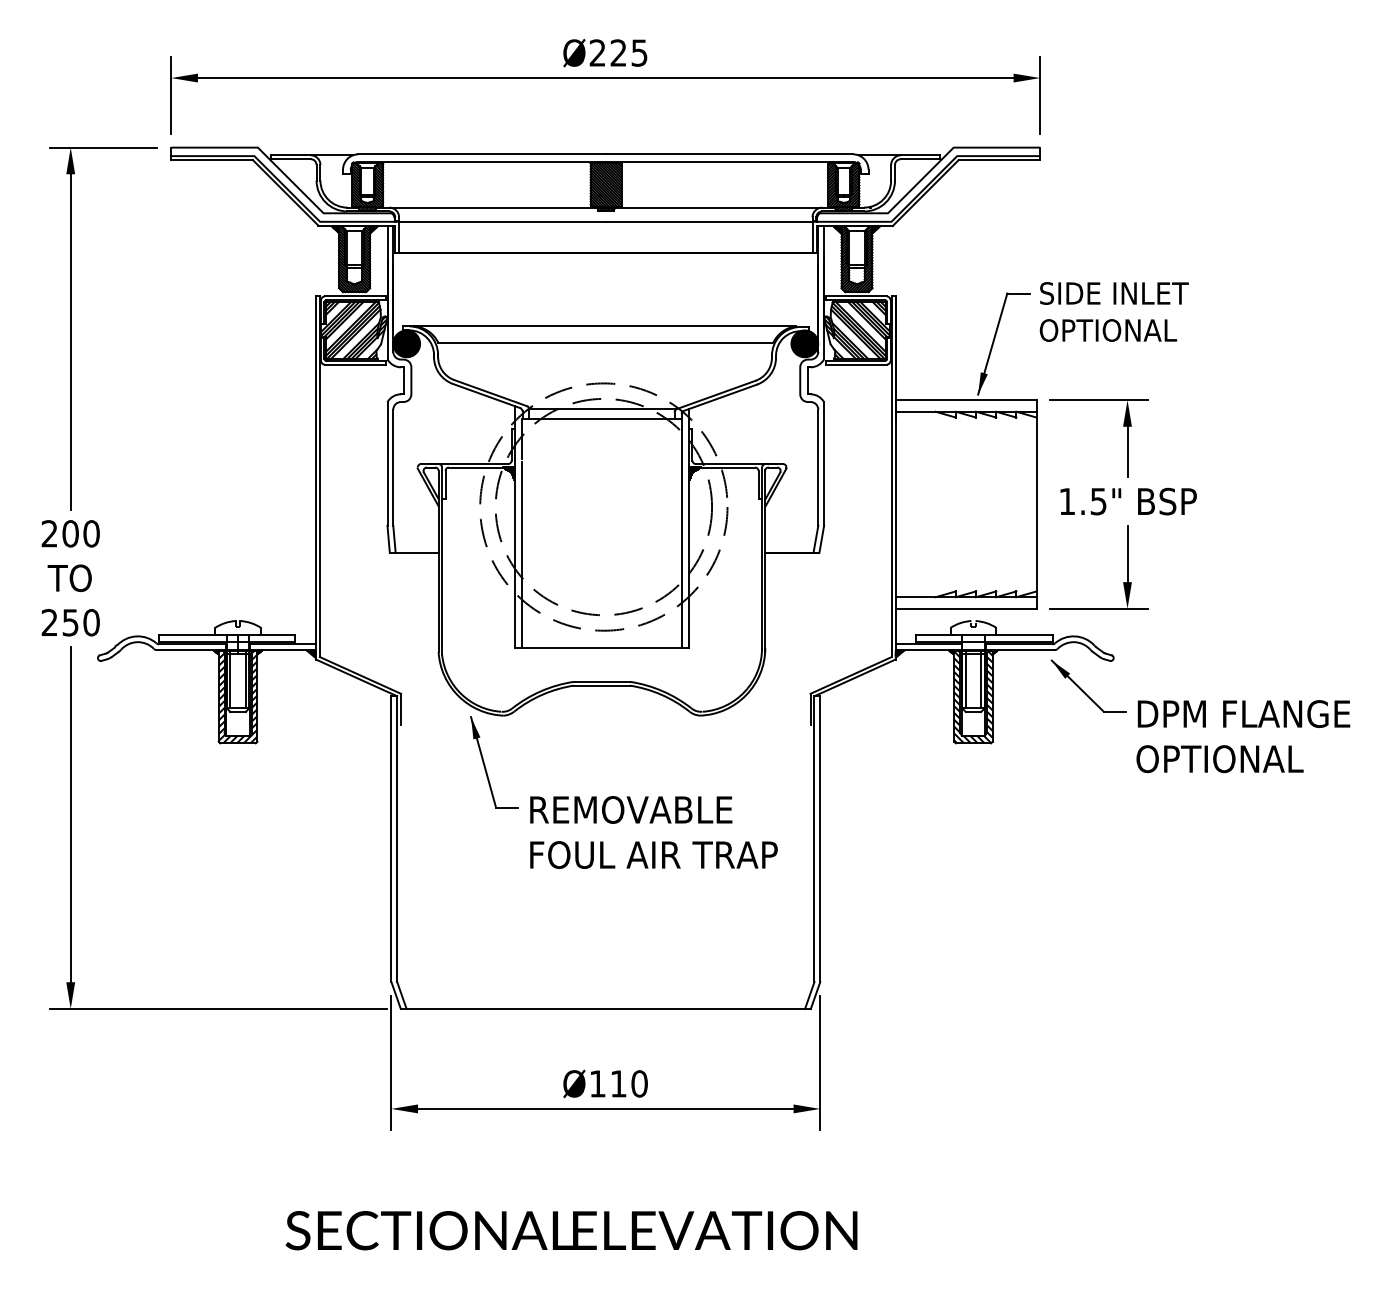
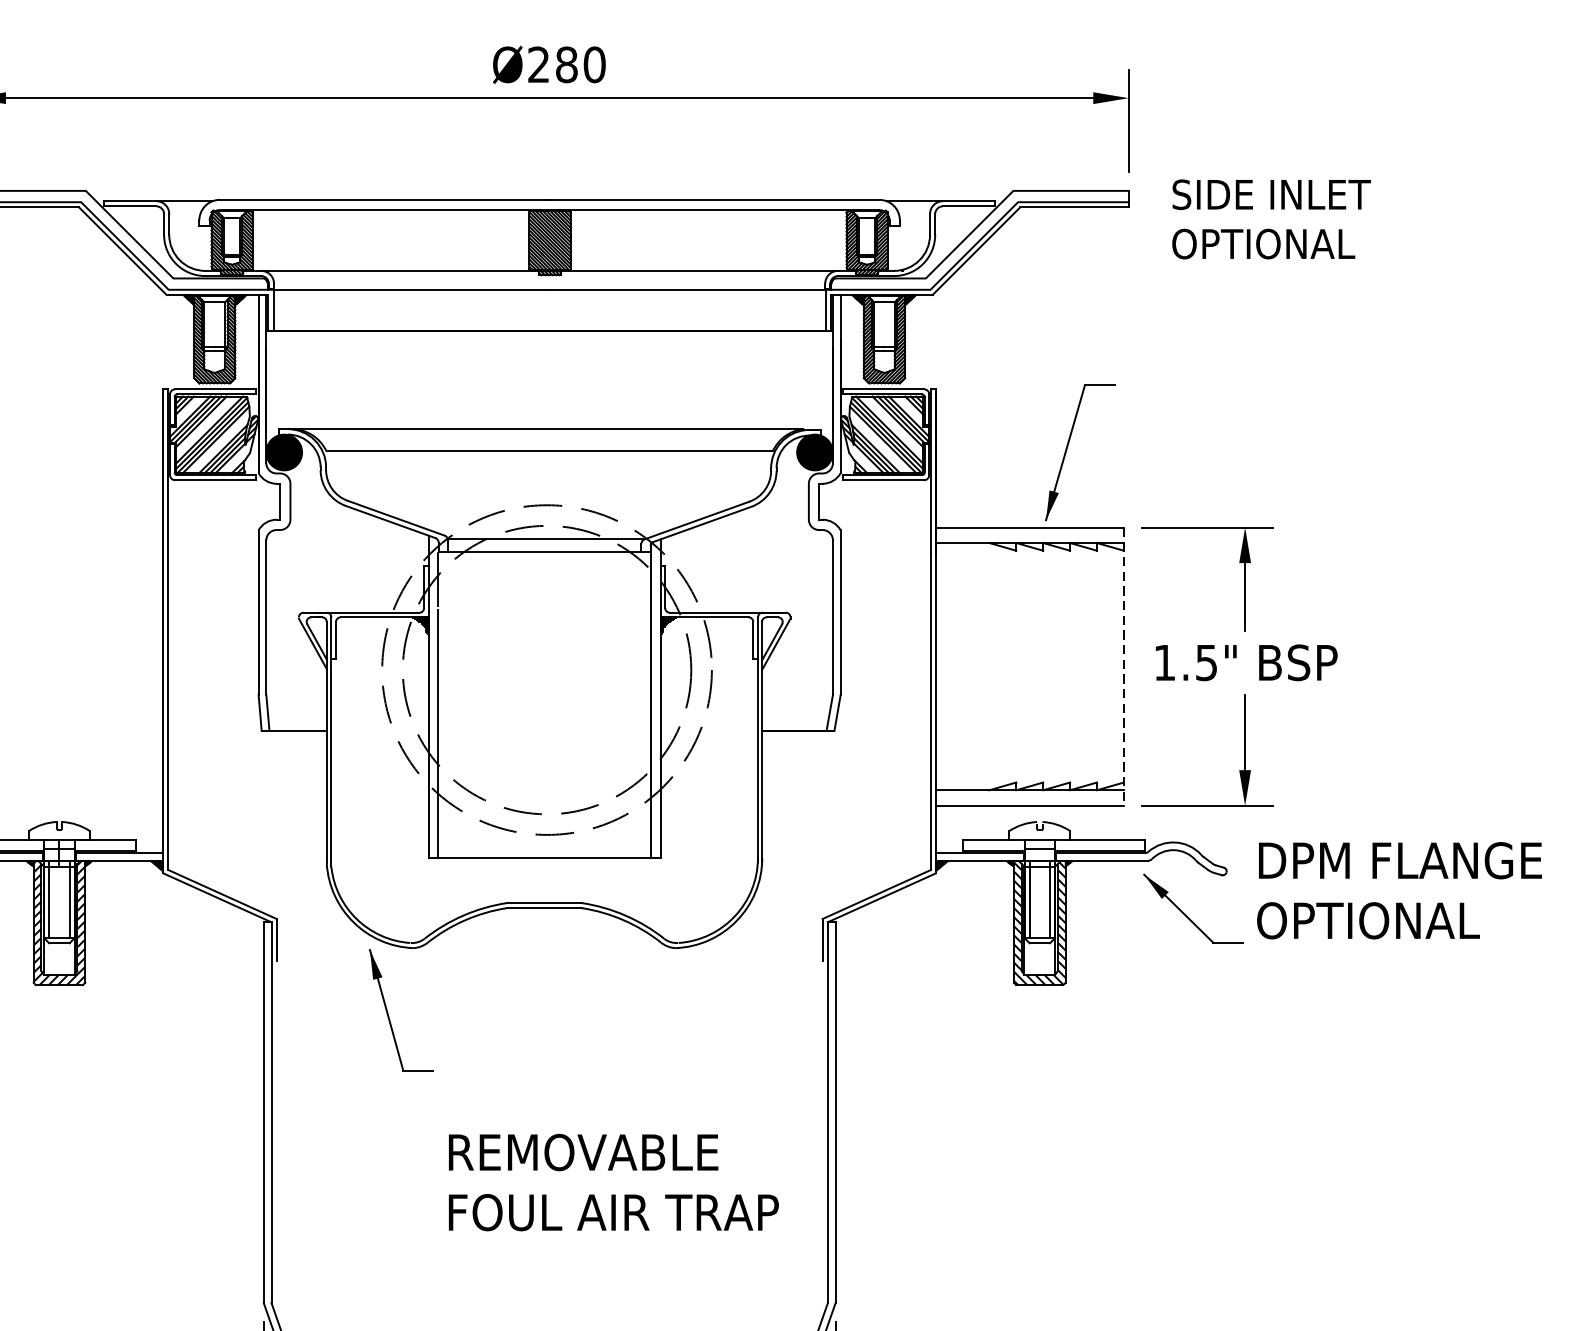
text: (628, 52) -> (579, 64), Ø225 -> Ø280
text: (1113, 311) -> (1270, 218), moved
line: (1036, 504) -> (1123, 666), solid -> dashed
text: (1243, 736) -> (1399, 890), moved
text: (653, 832) -> (613, 1182), moved

